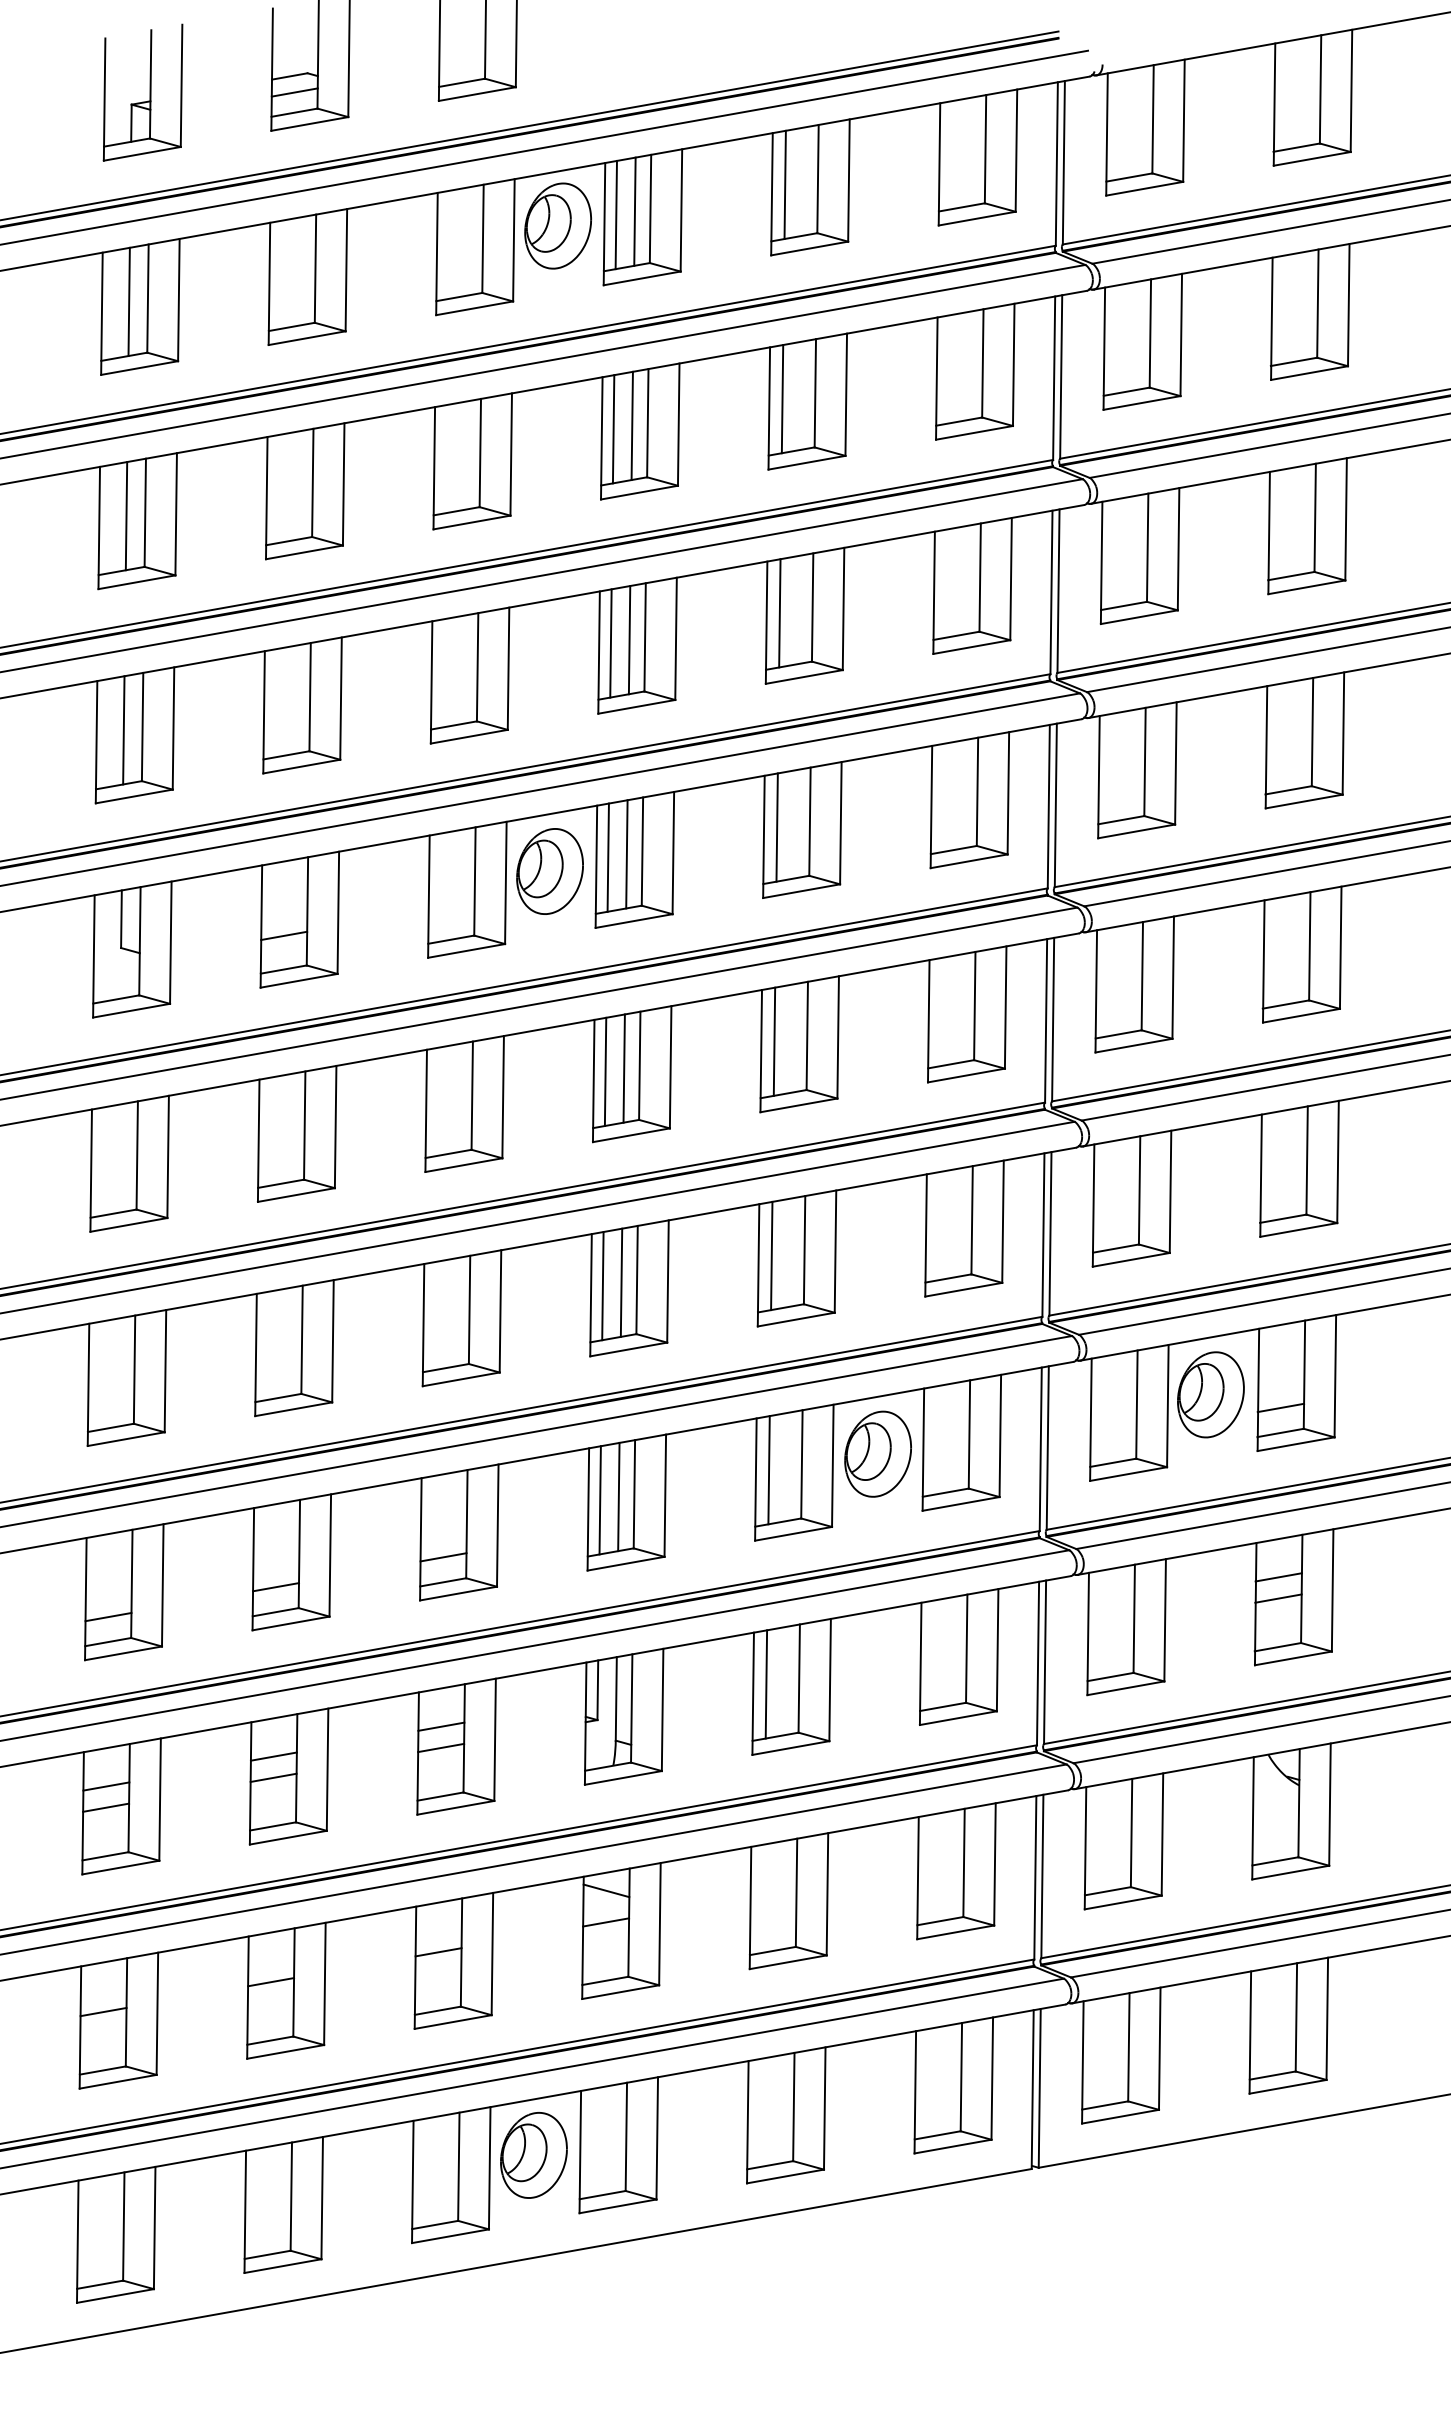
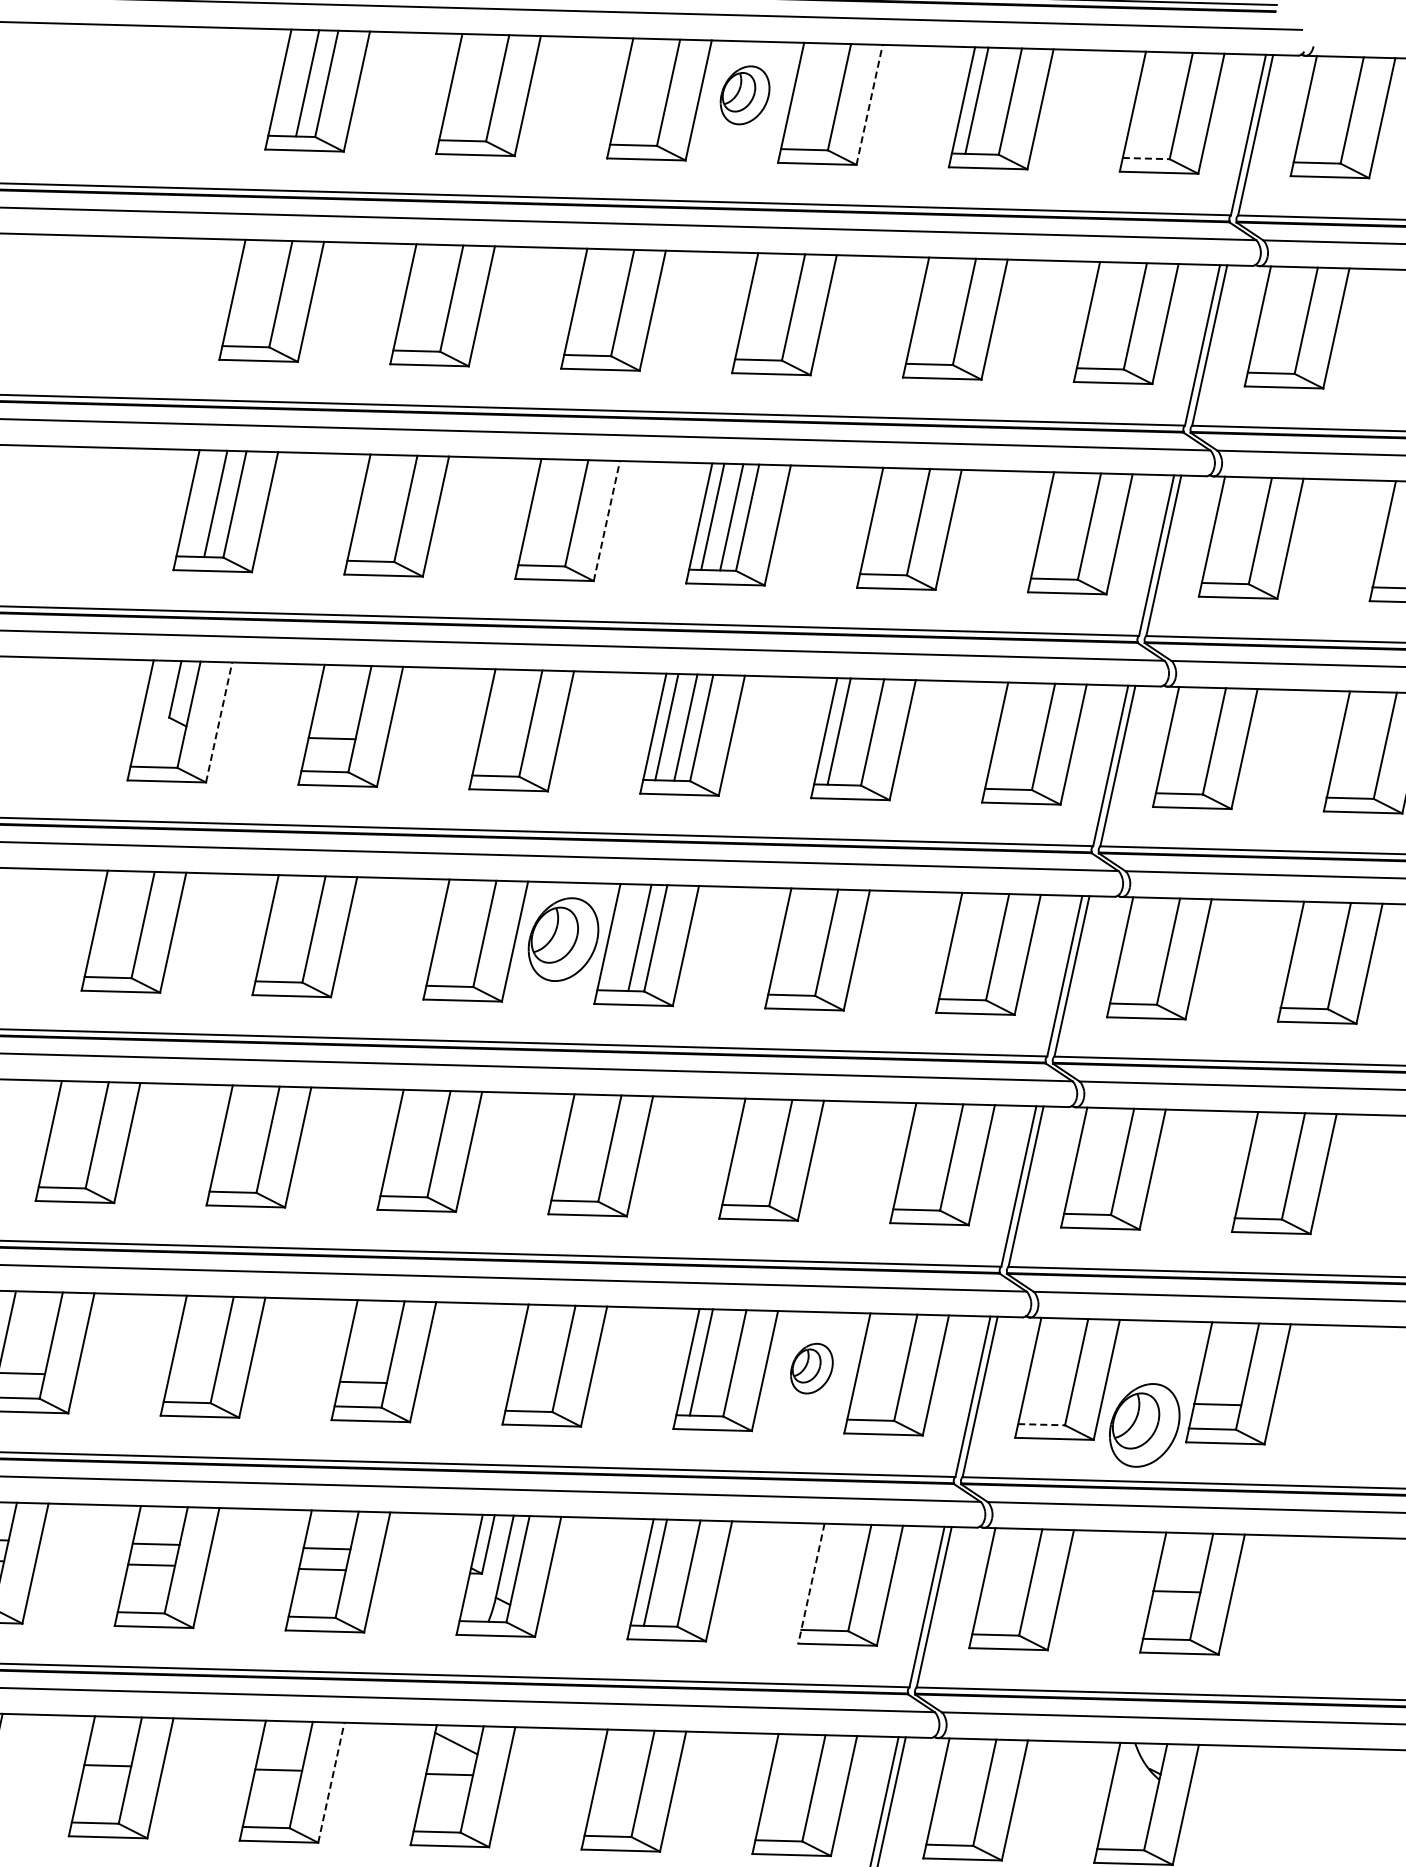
line: (962, 207) -> (1146, 158), solid -> dashed
line: (681, 209) -> (869, 104), solid -> dashed
line: (634, 211) -> (823, 96), removed
line: (615, 214) -> (803, 95), removed
part: (557, 225) -> (744, 94), size x0.7
line: (782, 399) -> (930, 311), removed
line: (631, 425) -> (777, 306), removed
line: (613, 429) -> (758, 306), removed
line: (126, 516) -> (261, 294), removed
line: (779, 613) -> (884, 521), removed
line: (508, 668) -> (606, 520), solid -> dashed
part: (549, 871) -> (562, 939), moved
line: (170, 942) -> (218, 722), solid -> dashed
line: (774, 1041) -> (793, 941), removed
line: (605, 1071) -> (620, 937), removed
line: (771, 1255) -> (747, 1151), removed
line: (621, 1282) -> (594, 1147), removed
line: (602, 1285) -> (574, 1147), removed
part: (1210, 1394) -> (1144, 1424), moved
part: (877, 1453) -> (811, 1367), size x0.6
line: (1113, 1462) -> (1041, 1424), solid -> dashed
line: (618, 1496) -> (547, 1357), removed
line: (599, 1500) -> (528, 1358), removed
line: (1278, 1577) -> (1181, 1570), removed
line: (276, 1587) -> (192, 1378), removed
line: (920, 1664) -> (811, 1584), solid -> dashed
line: (492, 1953) -> (331, 1782), solid -> dashed

